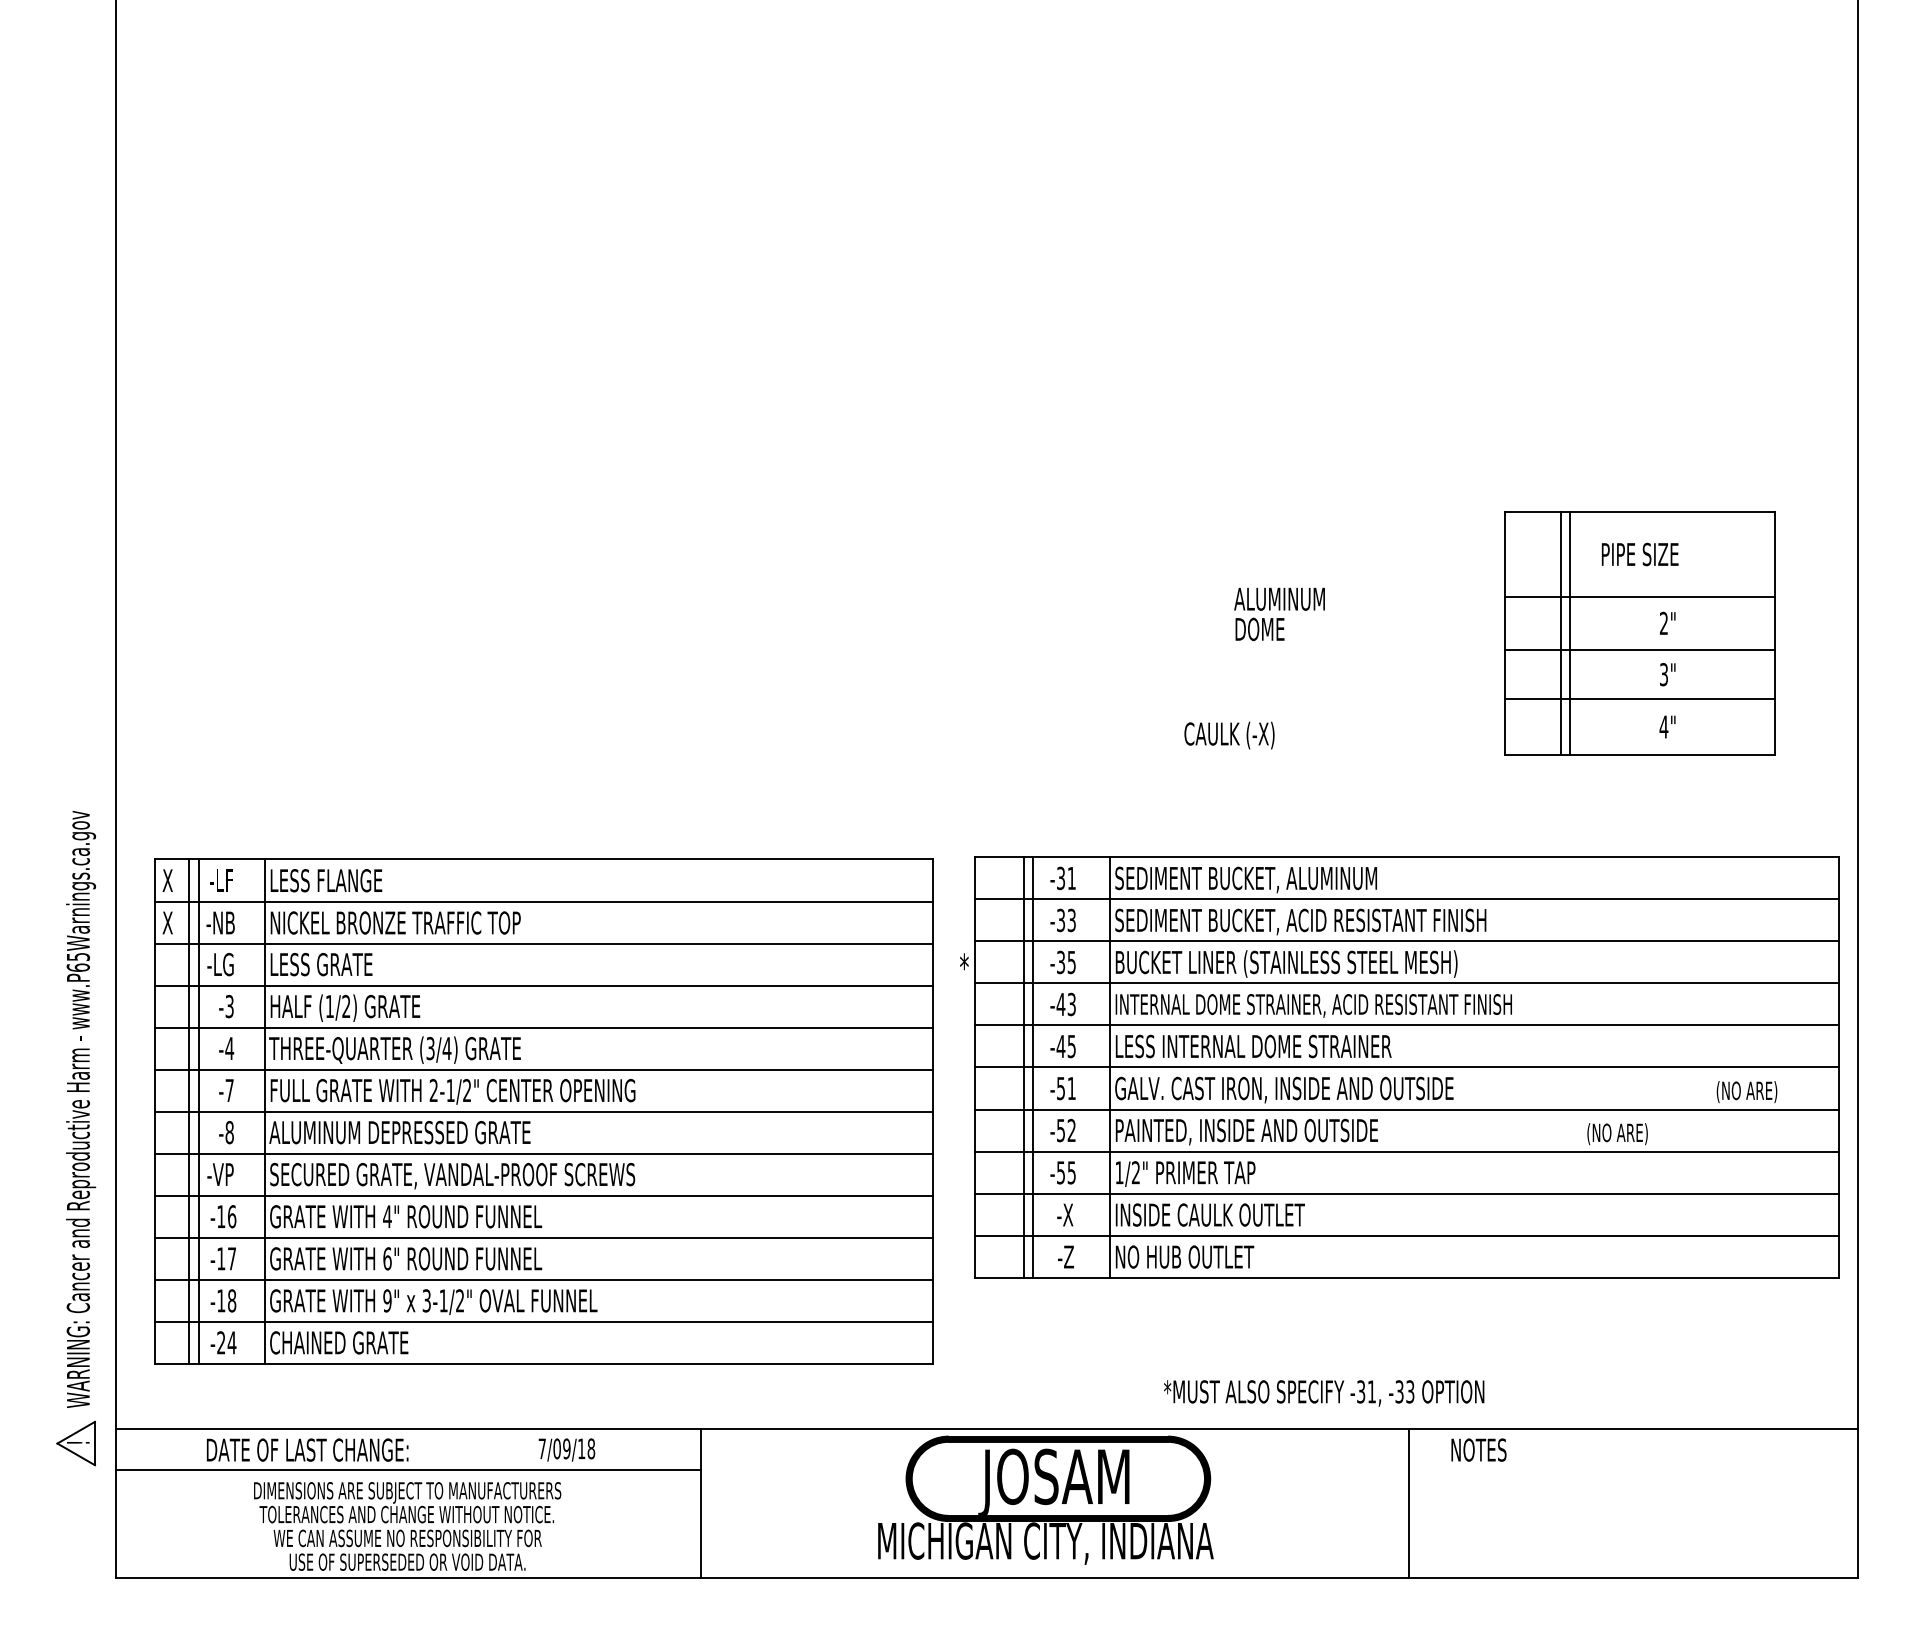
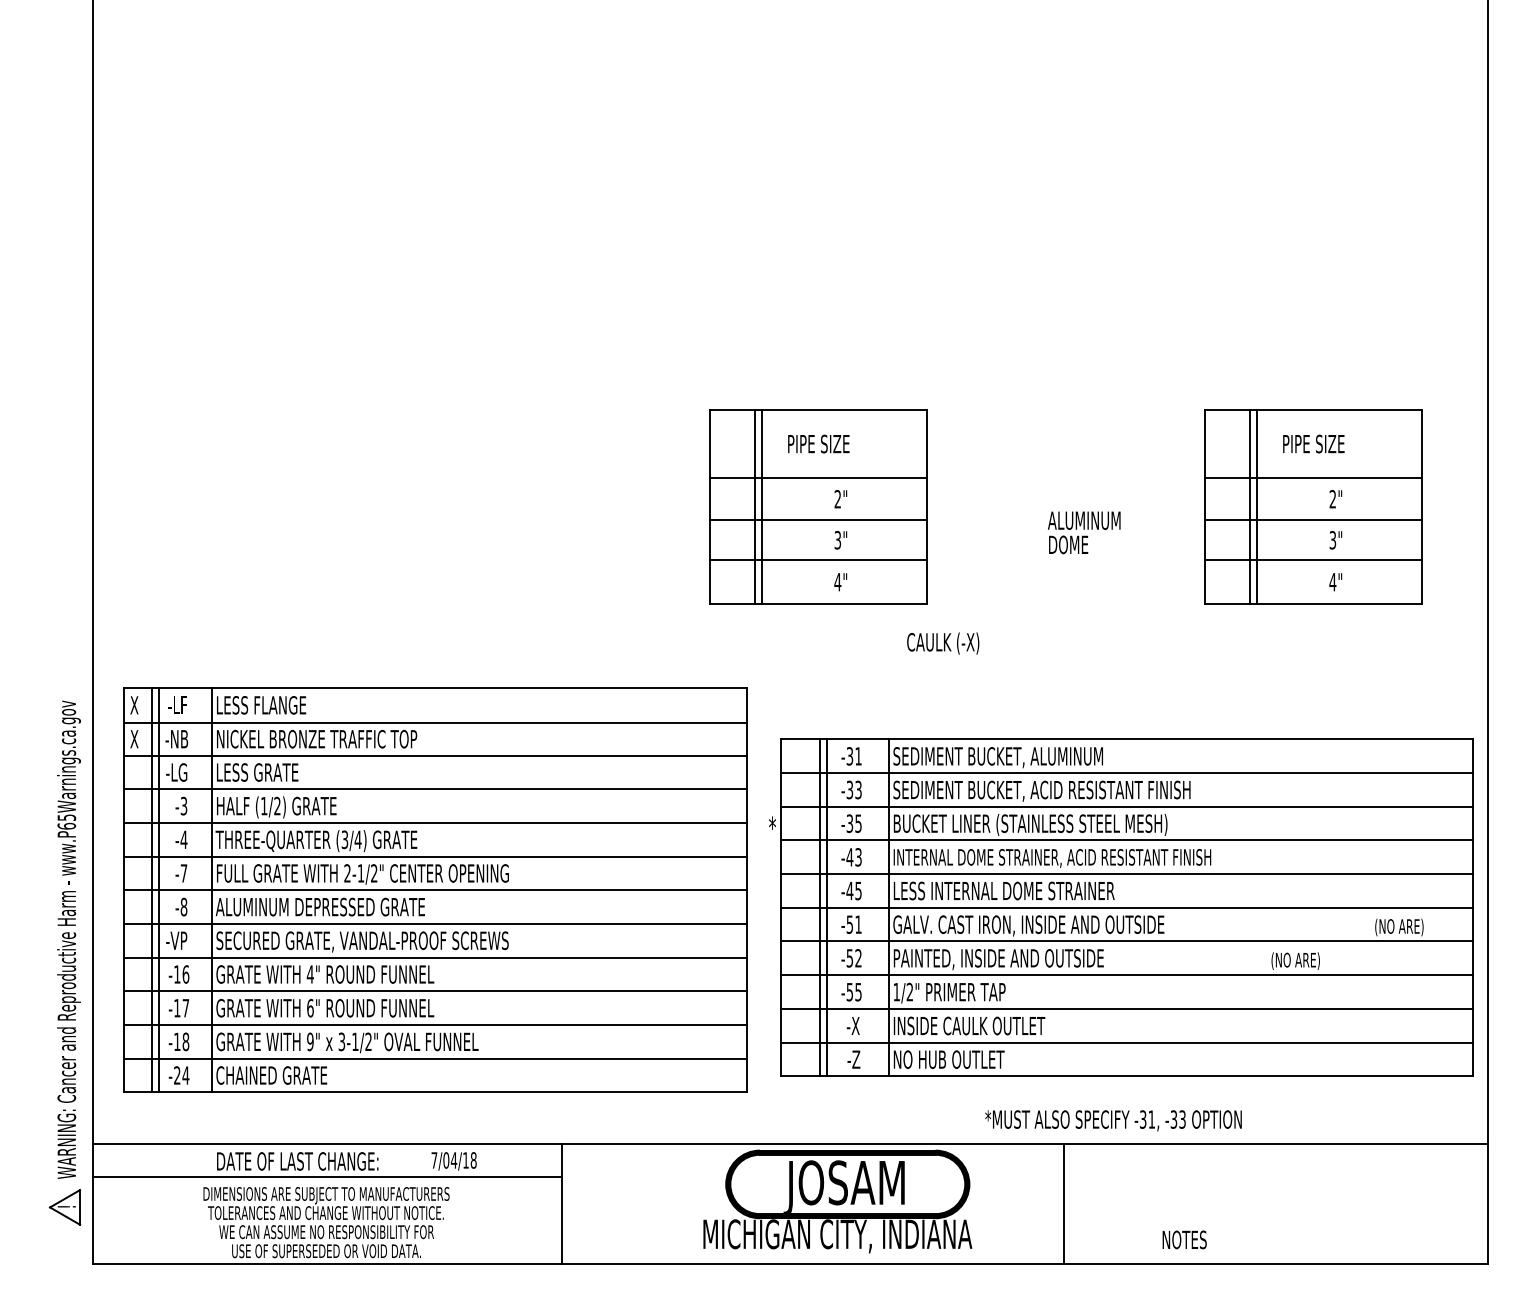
text: (1279, 614) -> (1084, 532), moved
part: (1021, 633) -> (818, 507), added
text: (1229, 735) -> (943, 643), moved
part: (1399, 1067) -> (1121, 907), moved
part: (76, 1138) -> (65, 963), moved
text: (1324, 1393) -> (1113, 1120), moved
text: (566, 1448) -> (453, 1160), 7/09/18 -> 7/04/18
text: (307, 1449) -> (297, 1160), moved
text: (1478, 1449) -> (1184, 1239), moved
line: (1408, 1503) -> (1064, 1204), moved

